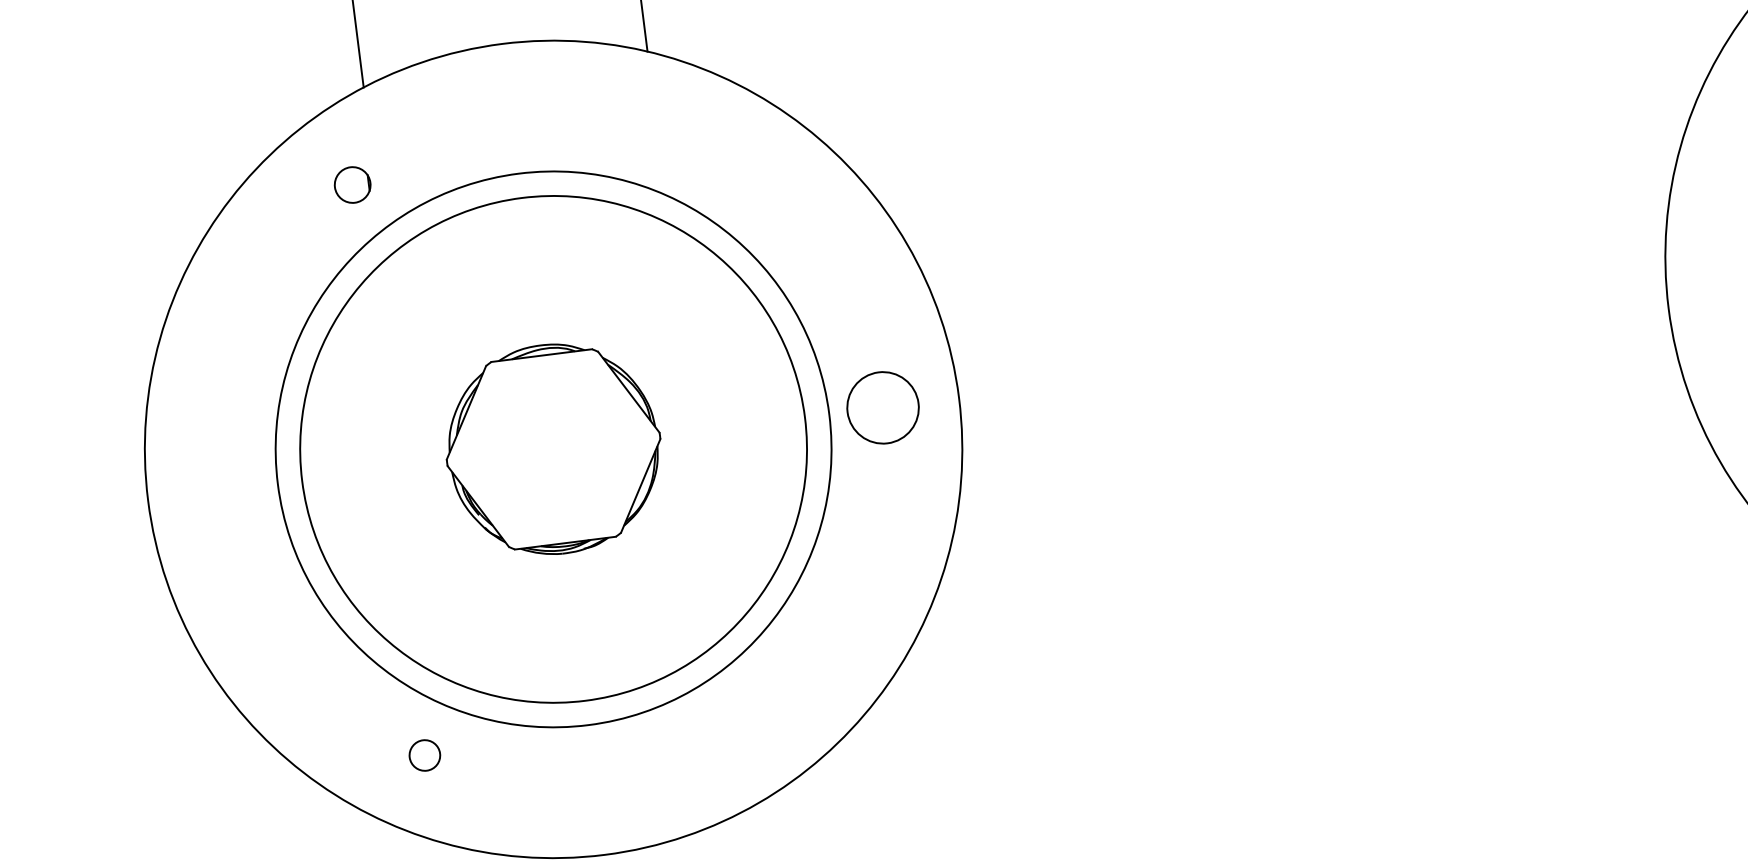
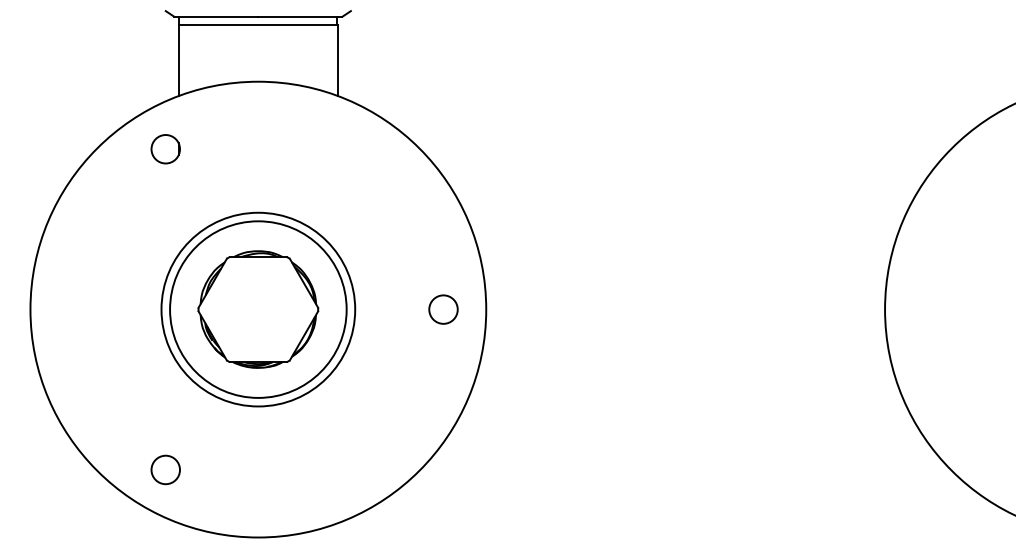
circle: (352, 185) -> (165, 149), size x1.43
circle: (882, 407) -> (443, 309), size x0.71
circle: (553, 449) -> (258, 309), size x0.62
circle: (553, 449) -> (258, 309), size x0.62
circle: (424, 754) -> (165, 469), size x1.67

